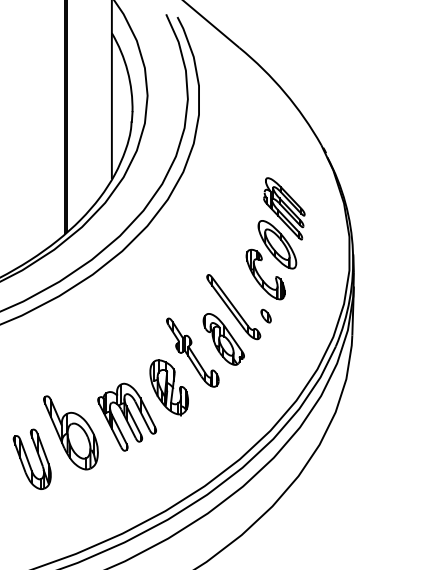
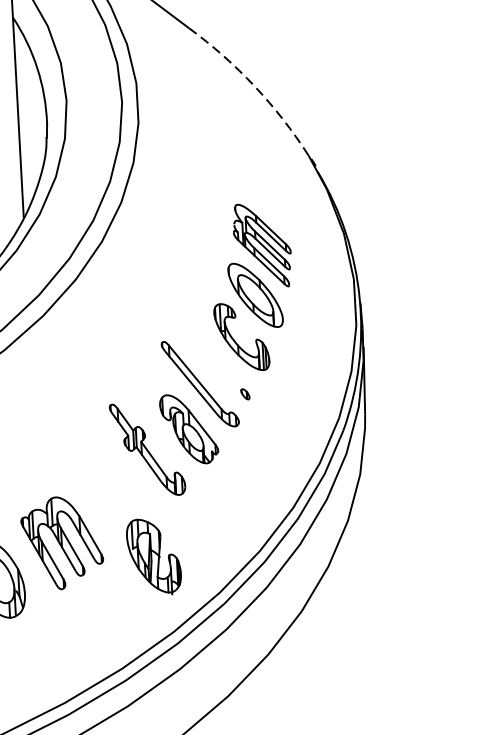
arc: (284, 92) -> (254, 86), solid -> dashed
part: (265, 316) -> (244, 394), size x0.6
part: (168, 387) -> (153, 556), moved

